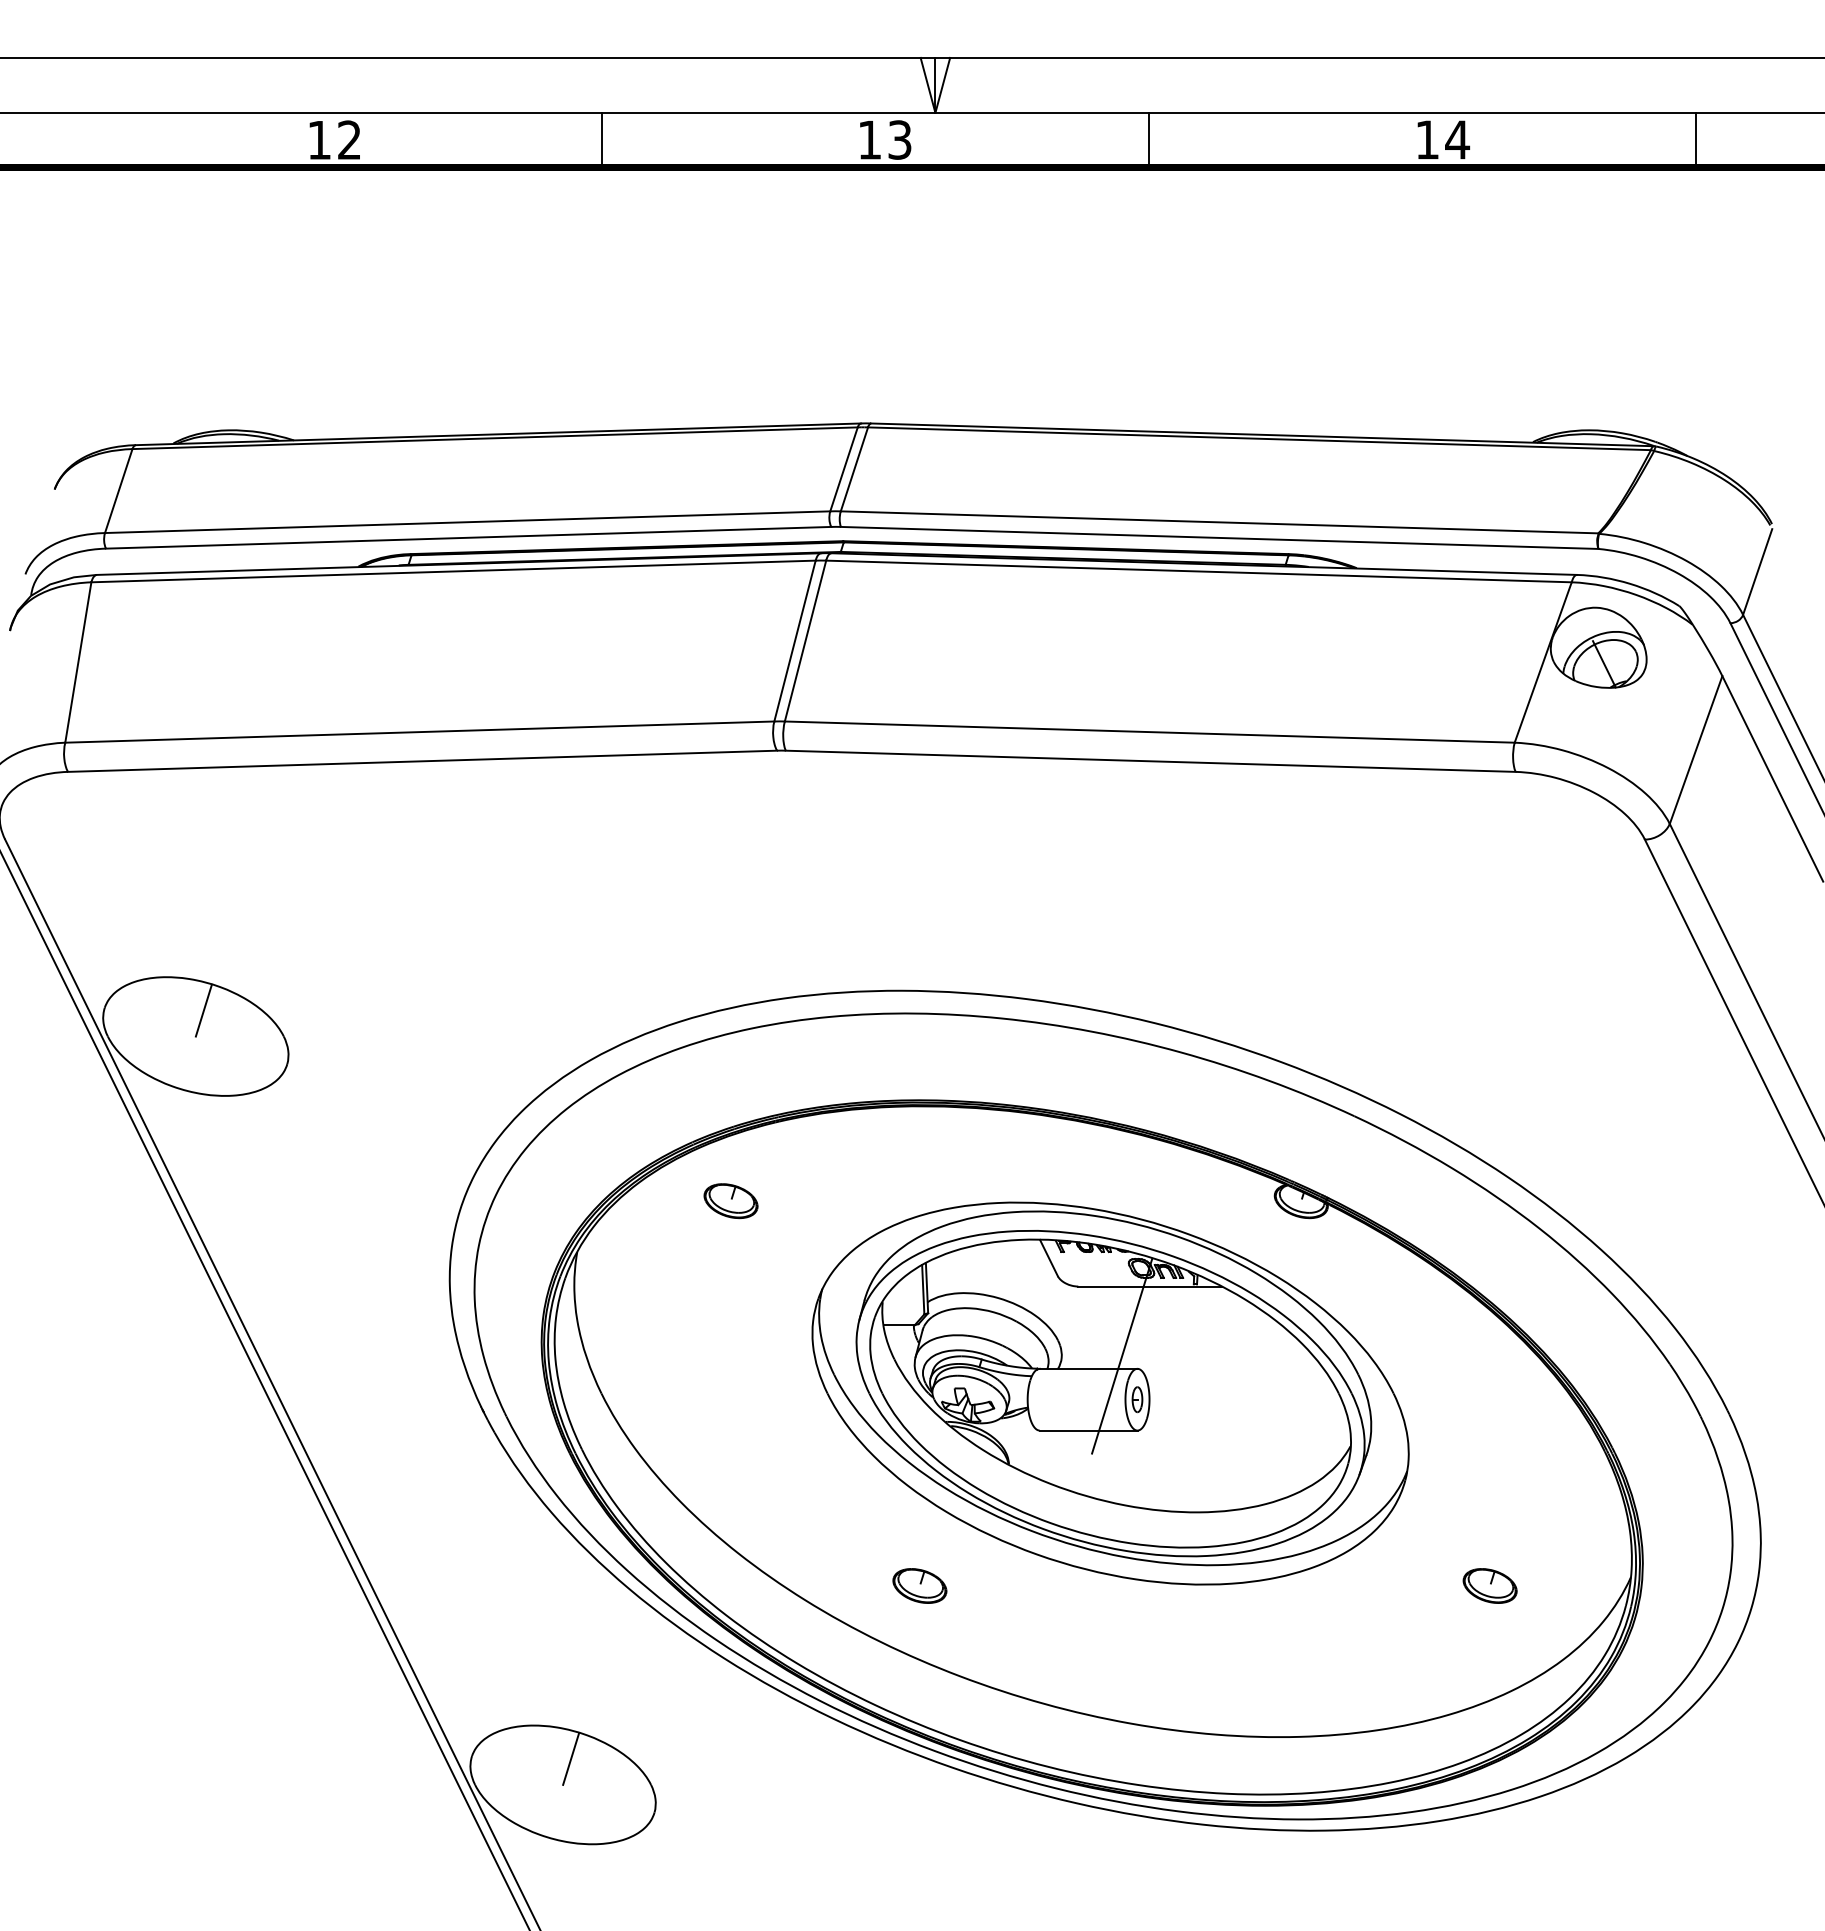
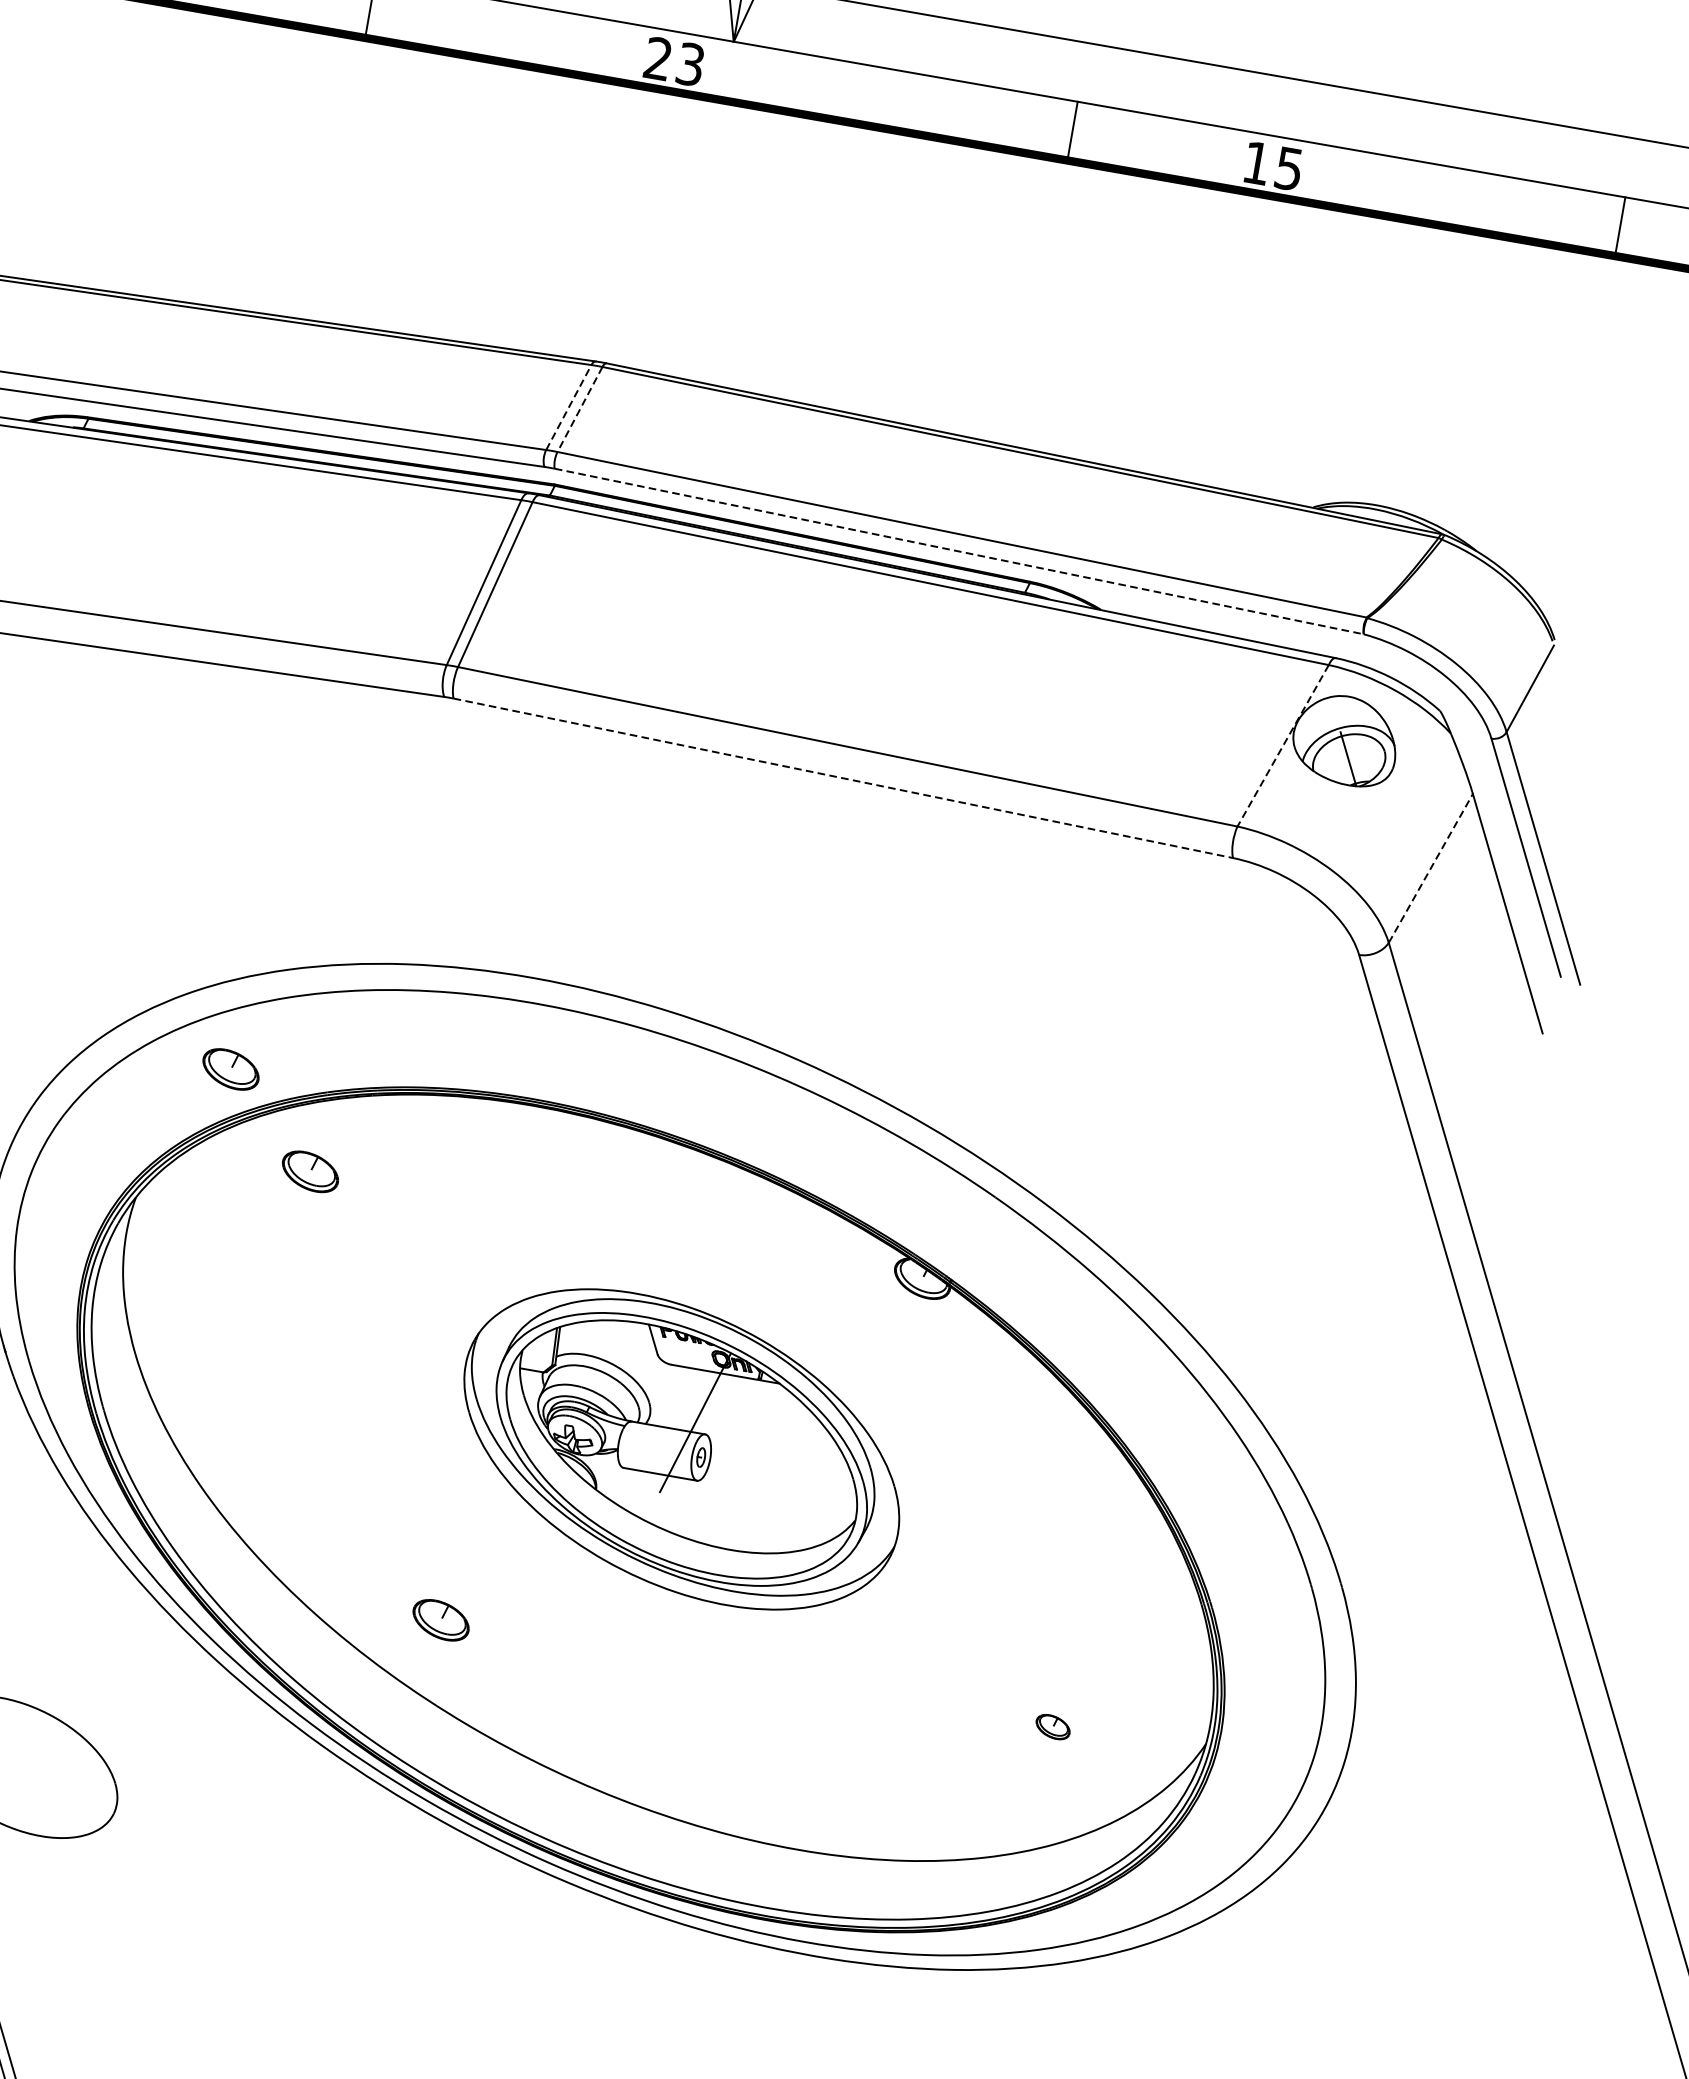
text: (869, 139) -> (657, 58), 13 -> 23
line: (1148, 139) -> (1072, 130), moved
text: (1457, 139) -> (1289, 168), 14 -> 15
line: (1696, 139) -> (1620, 226), moved
line: (844, 468) -> (569, 406), solid -> dashed
line: (854, 469) -> (580, 409), solid -> dashed
line: (1219, 537) -> (959, 550), solid -> dashed
line: (1543, 662) -> (1283, 745), solid -> dashed
line: (1696, 749) -> (1431, 867), solid -> dashed
line: (1151, 761) -> (844, 778), solid -> dashed
part: (642, 1121) -> (230, 1069), added
part: (1110, 1393) -> (681, 1449), size x0.7
part: (1489, 1585) -> (1052, 1726), size x0.6
line: (571, 1758) -> (34, 1740), removed

